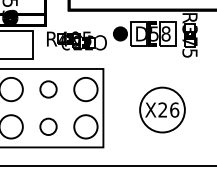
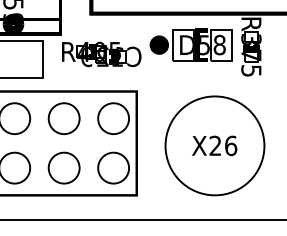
circle: (48, 89) -> (63, 118), size x1.43
circle: (162, 109) -> (214, 145), size x1.67
circle: (48, 126) -> (63, 167), size x1.43

